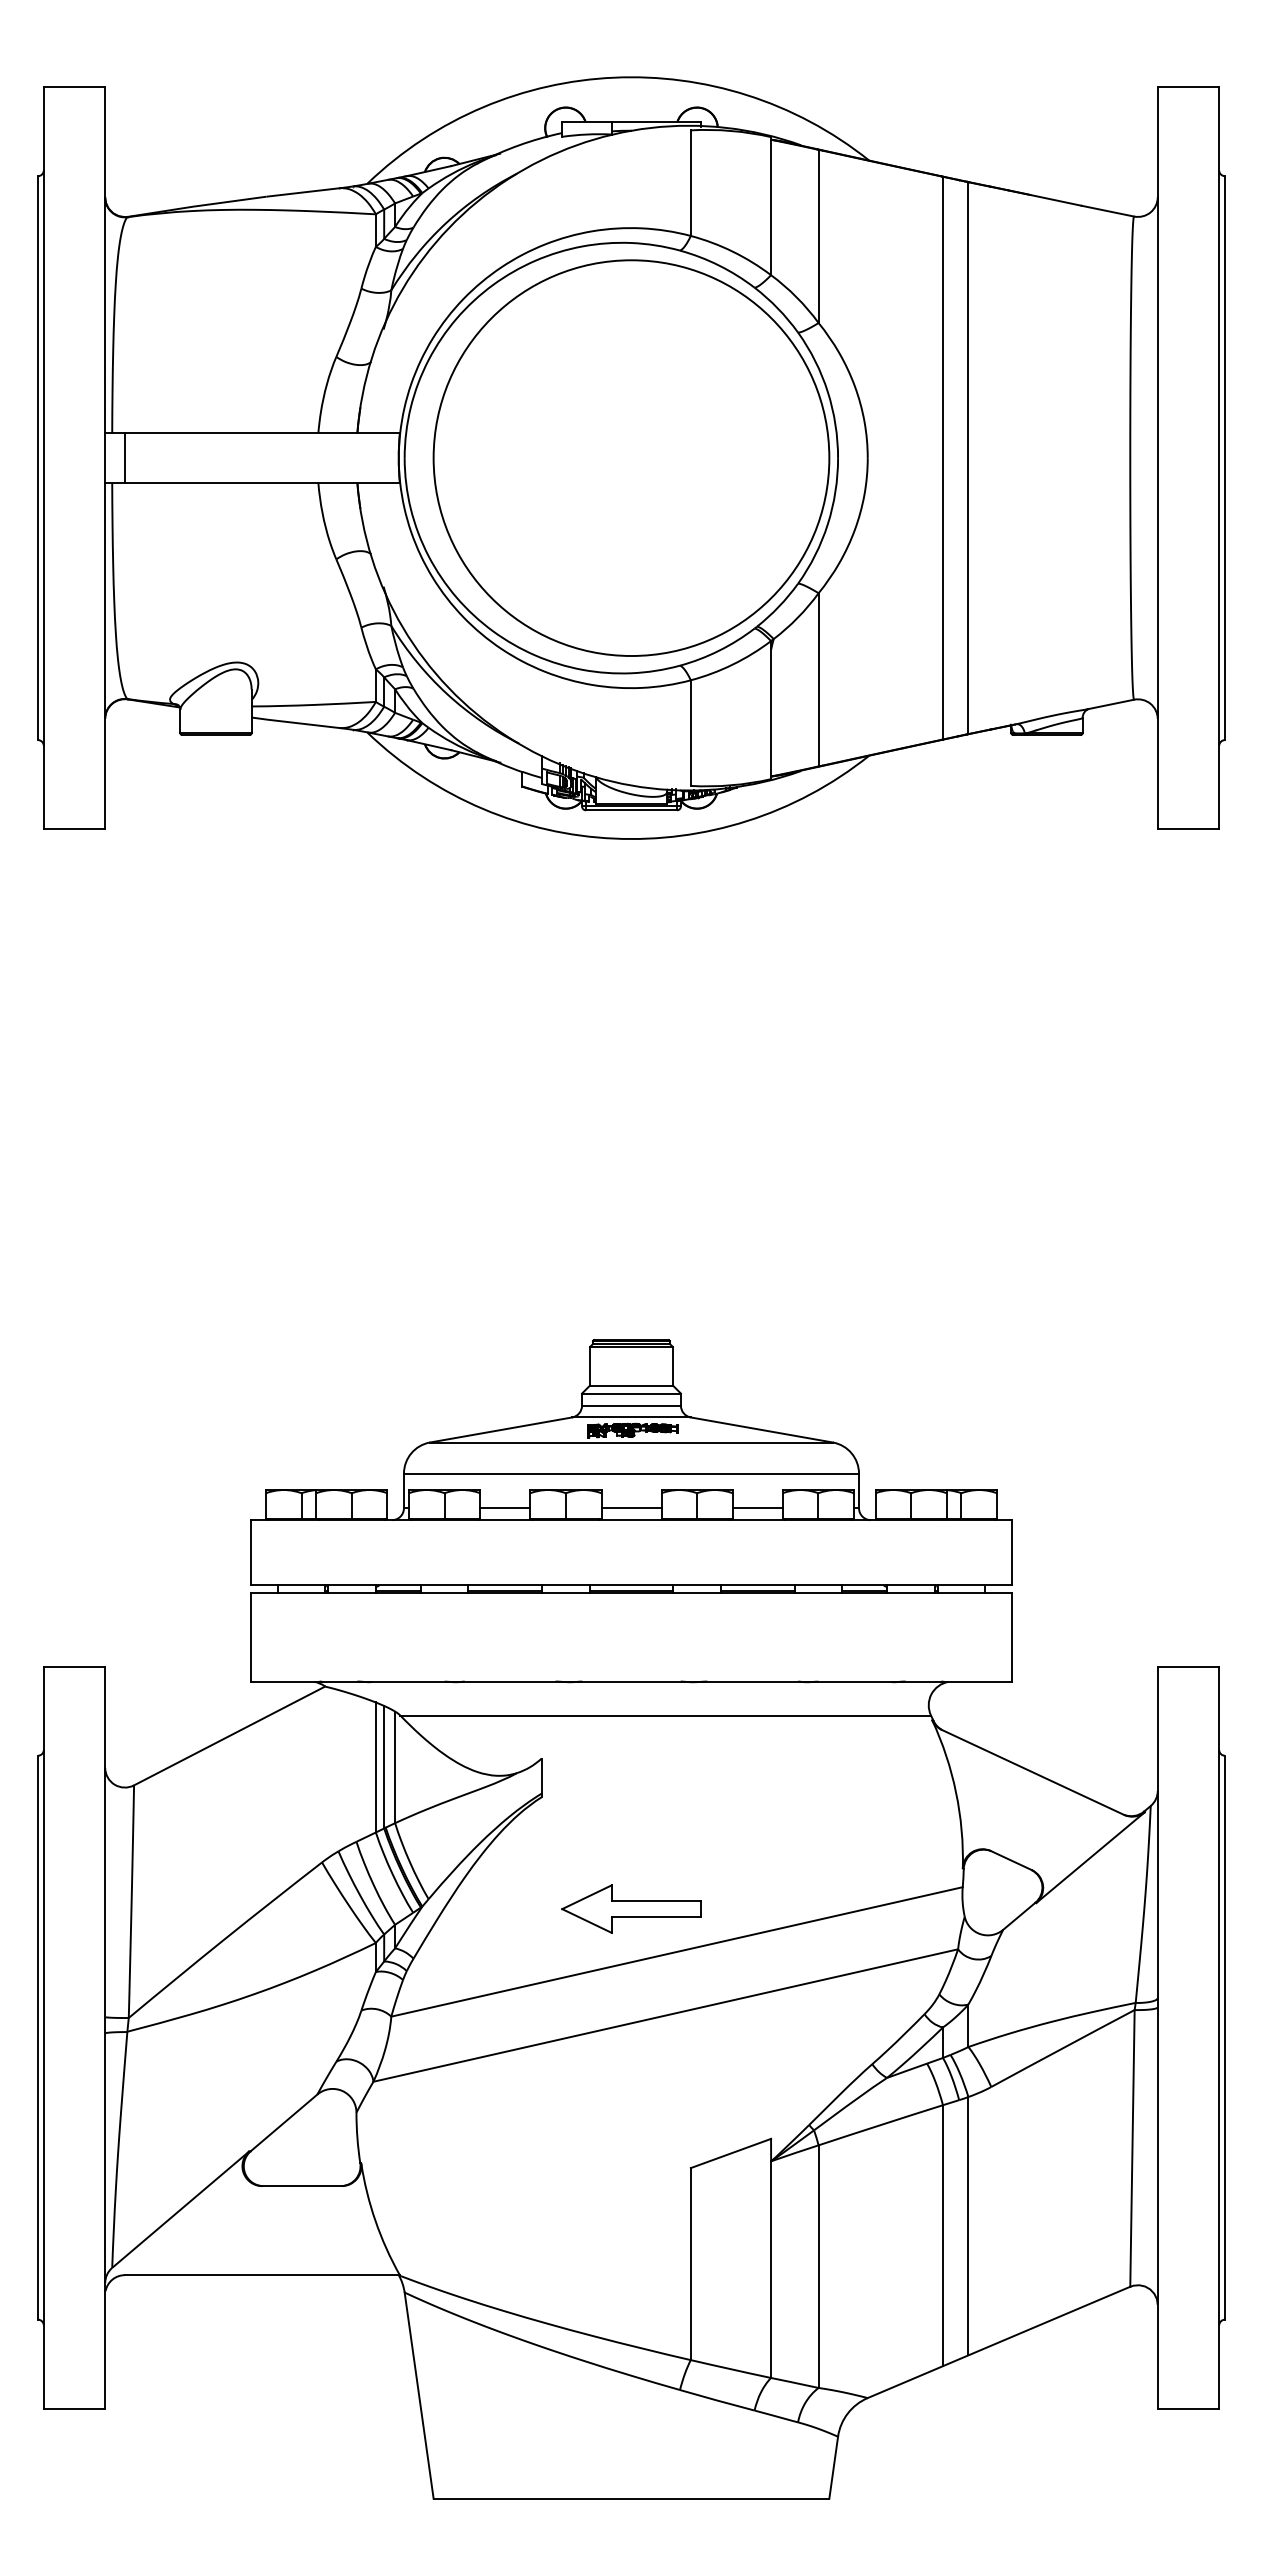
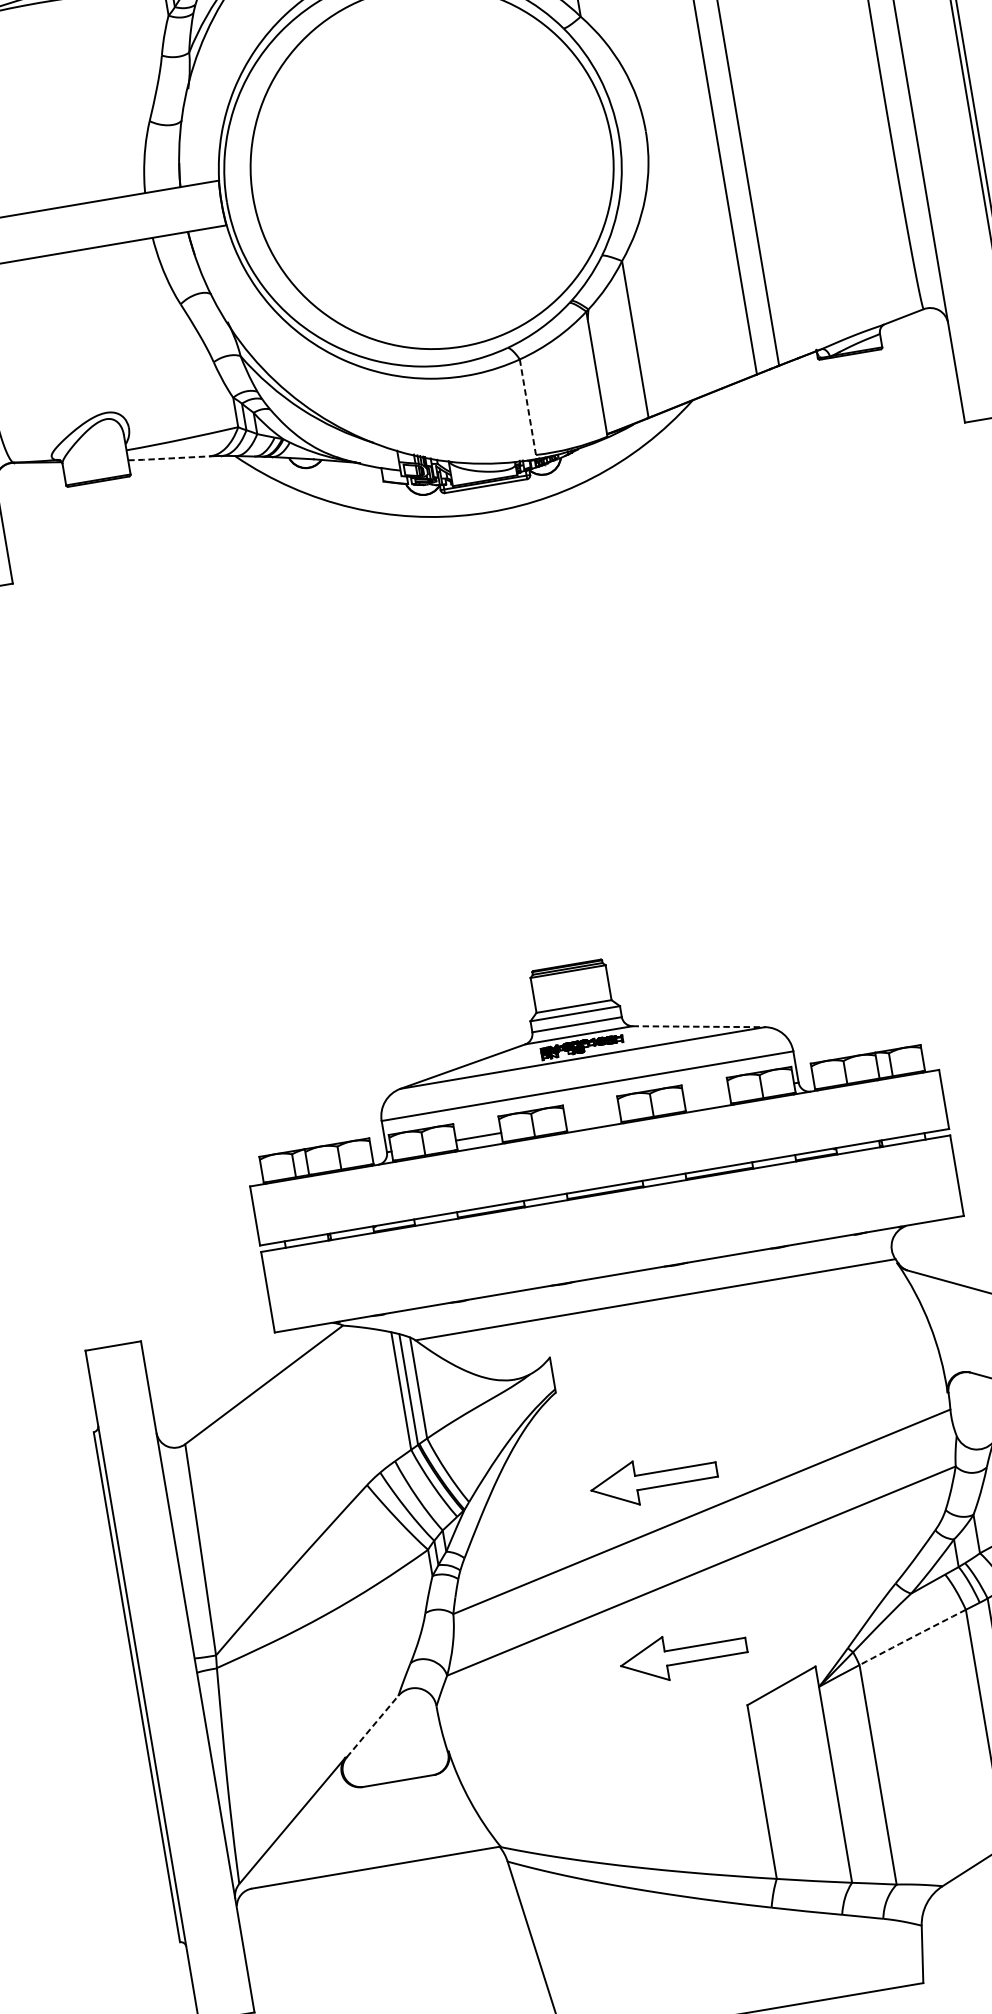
line: (296, 723) -> (169, 458), solid -> dashed
line: (690, 733) -> (527, 407), solid -> dashed
line: (762, 1430) -> (699, 1027), solid -> dashed
line: (631, 1508) -> (592, 1117), removed
line: (757, 1508) -> (706, 1098), removed
part: (631, 2102) -> (683, 1654), added
line: (284, 2122) -> (372, 1726), solid -> dashed
arc: (880, 2125) -> (912, 1637), solid -> dashed

